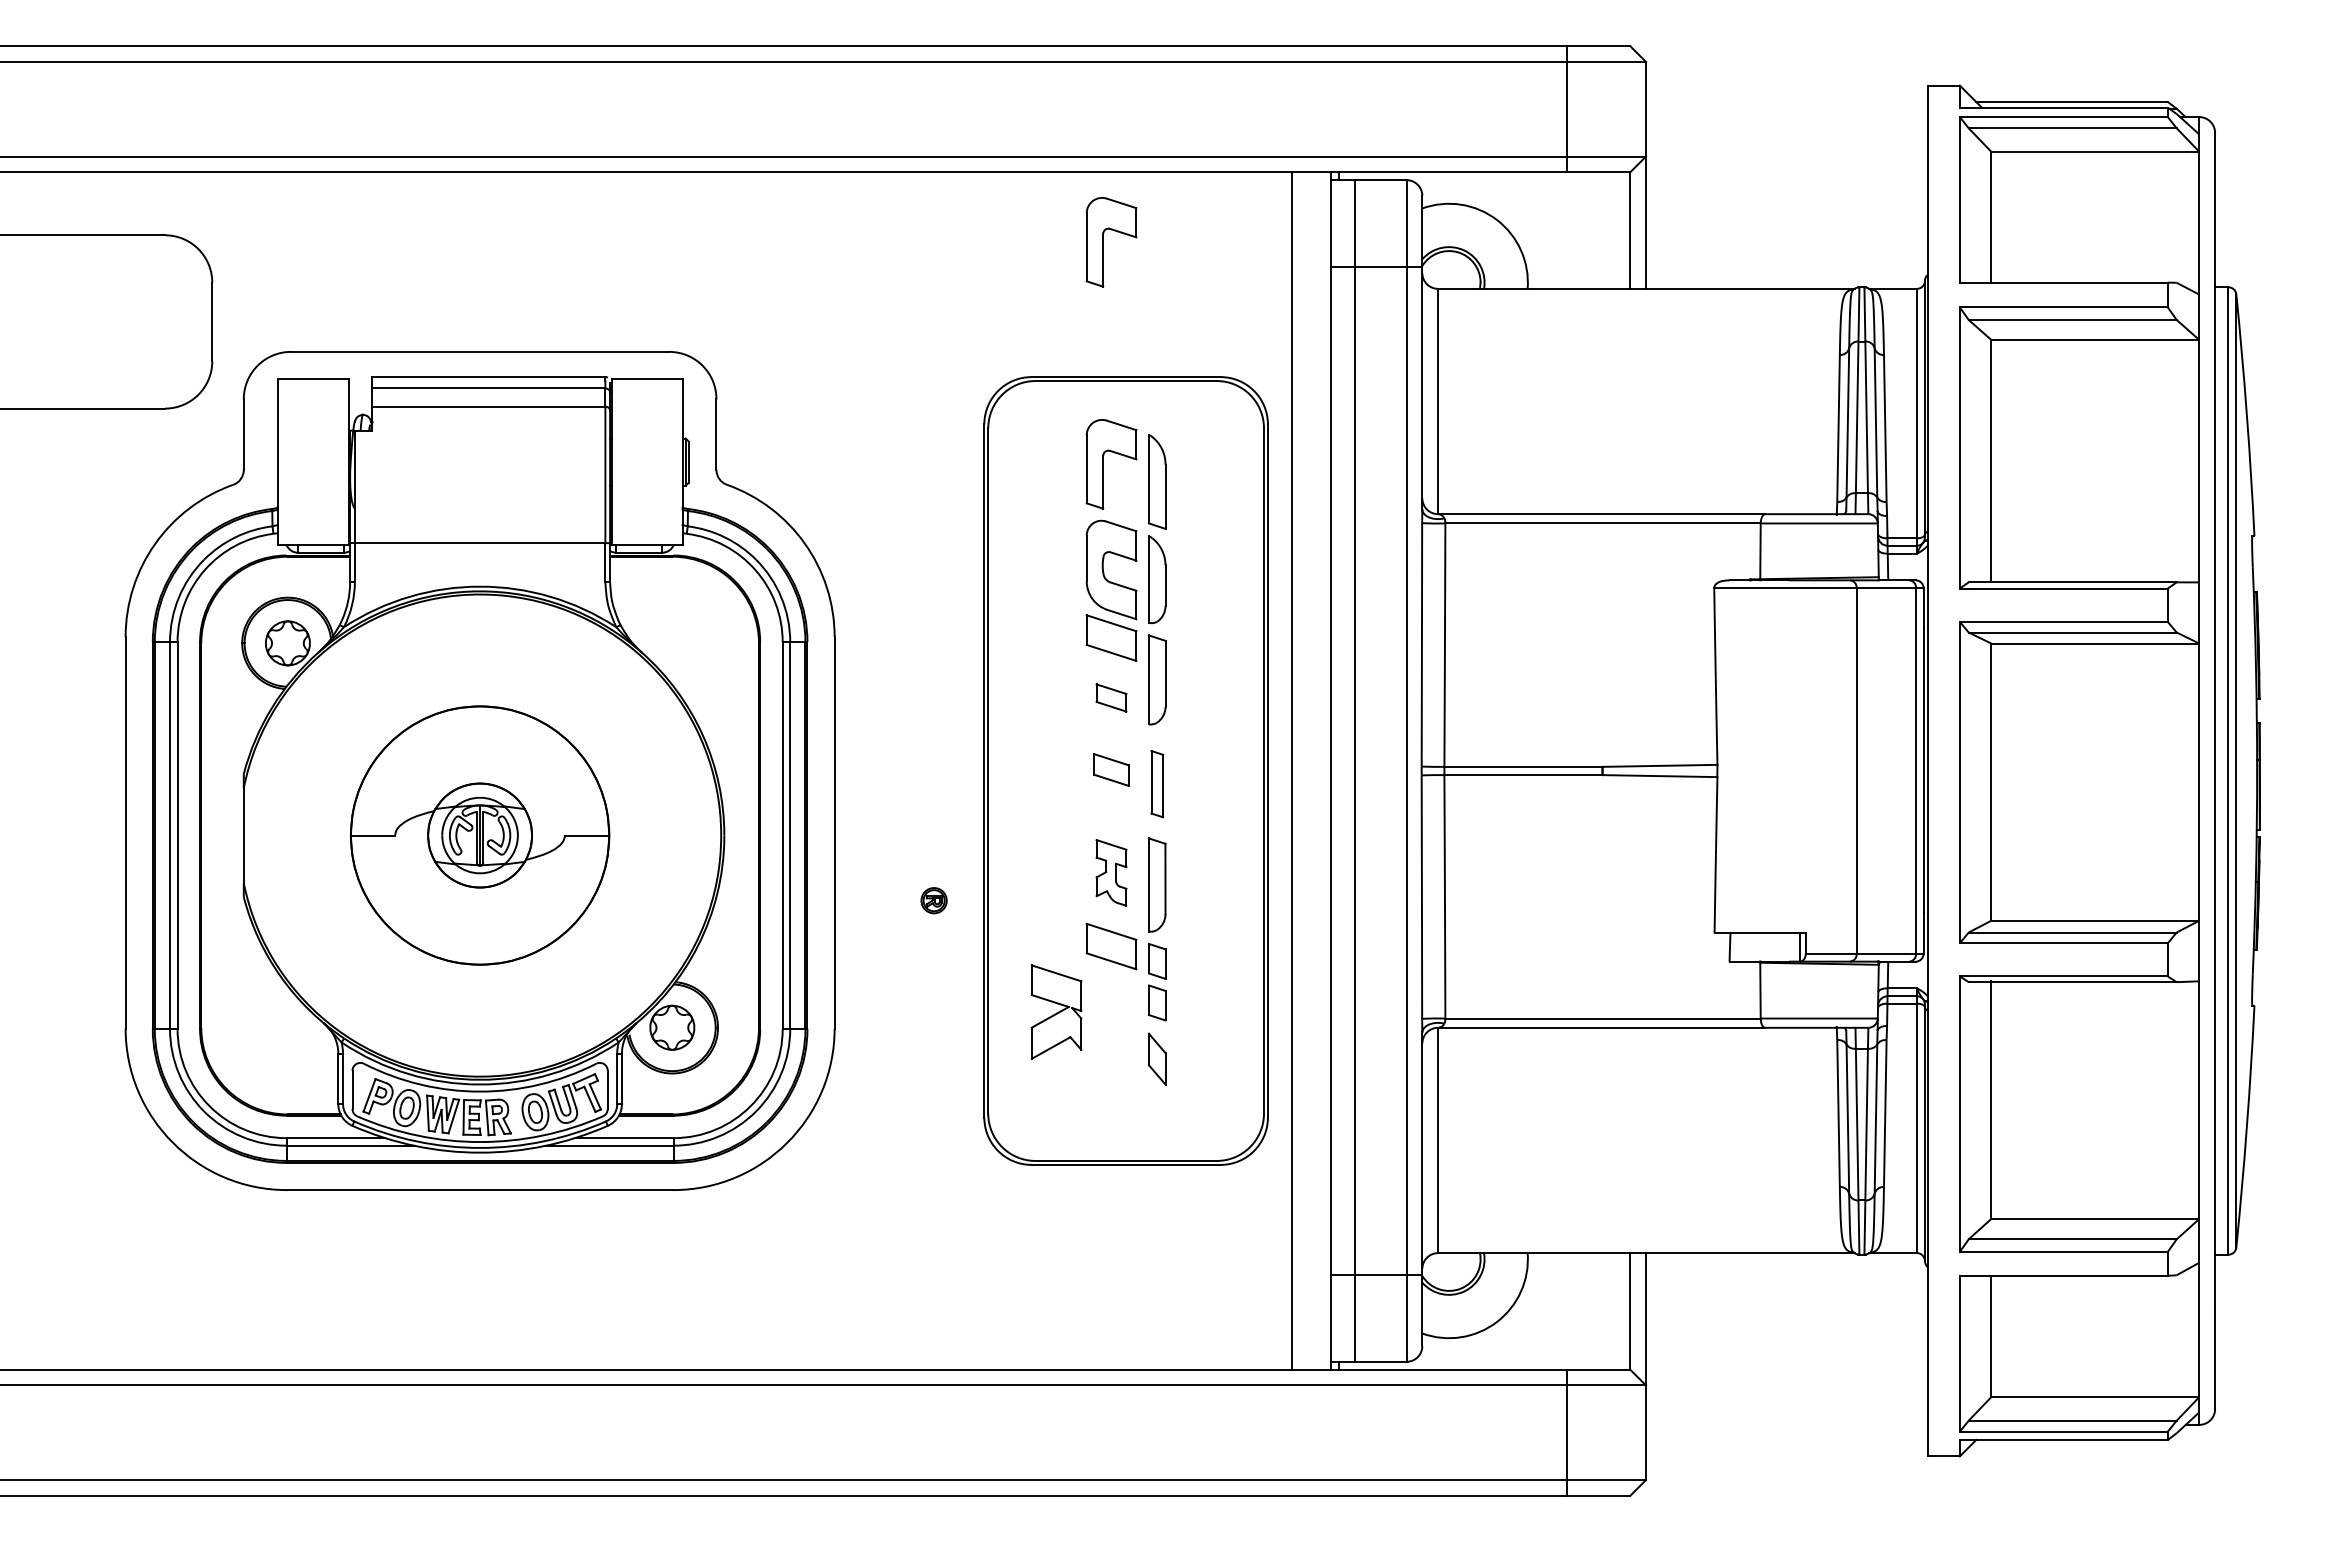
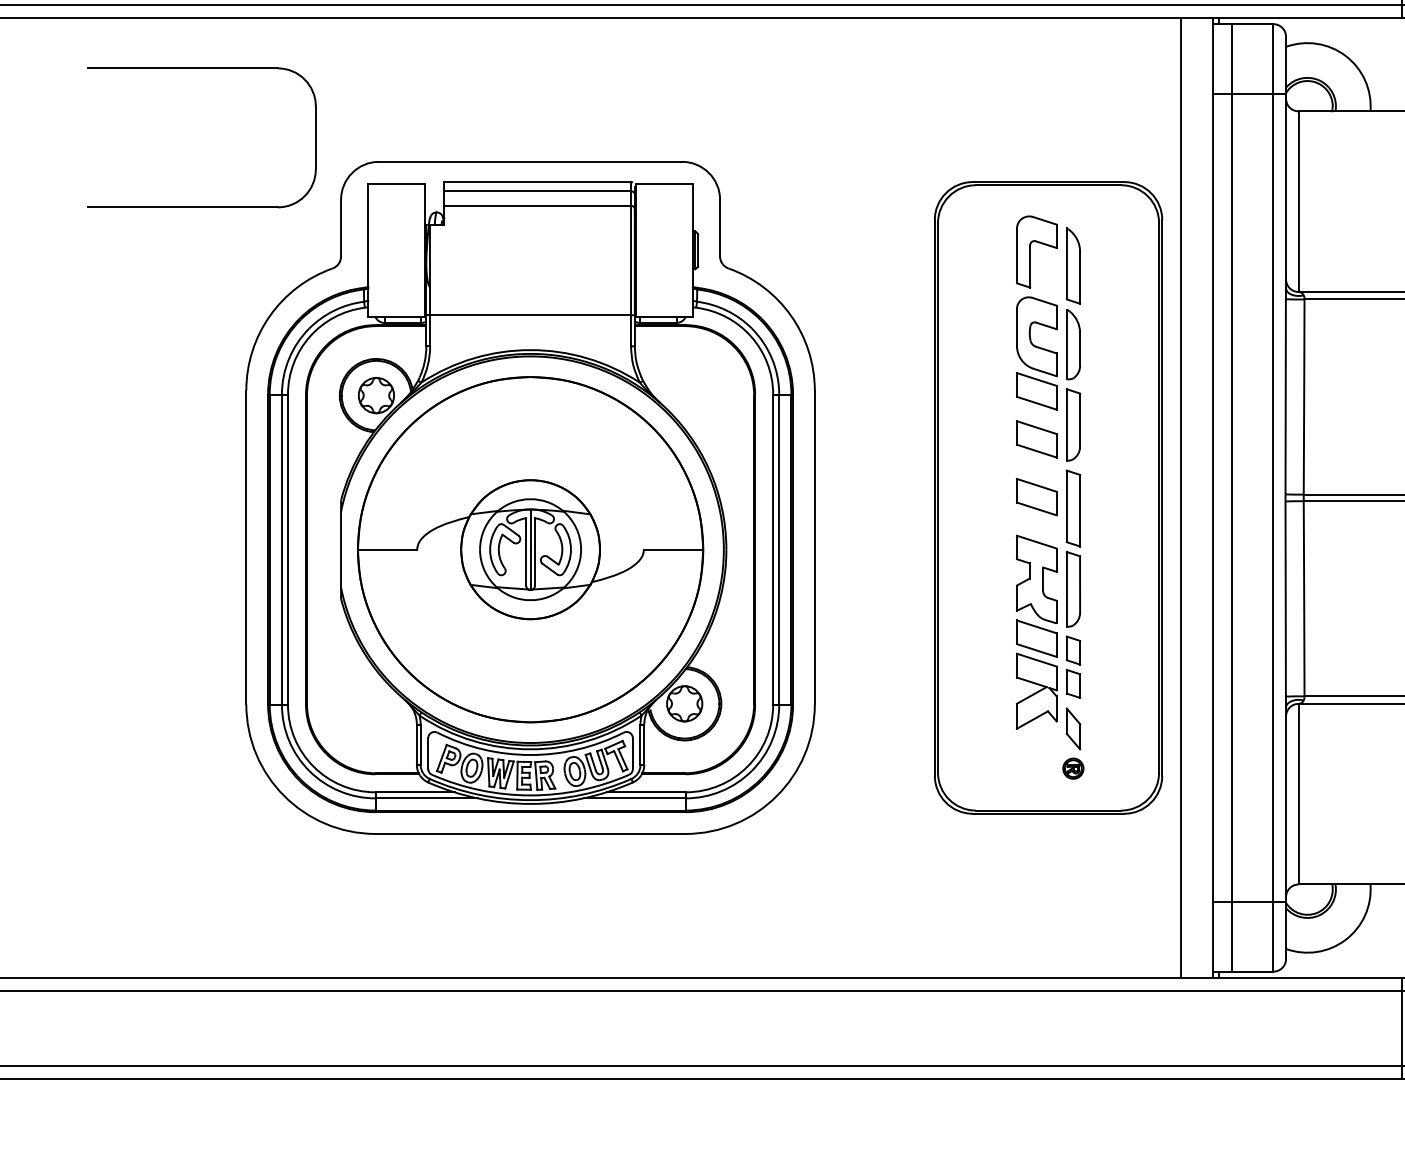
part: (1103, 242) -> (1030, 74), removed
part: (1111, 697) -> (1036, 438), size x1.67
part: (1111, 769) -> (1036, 496), size x1.43
part: (1157, 783) -> (1073, 507), size x1.43
part: (479, 835) -> (530, 549), size x1.67
part: (1111, 872) -> (1036, 579), size x1.67
part: (933, 900) -> (1072, 768), moved
part: (1056, 1011) -> (1036, 690), moved

